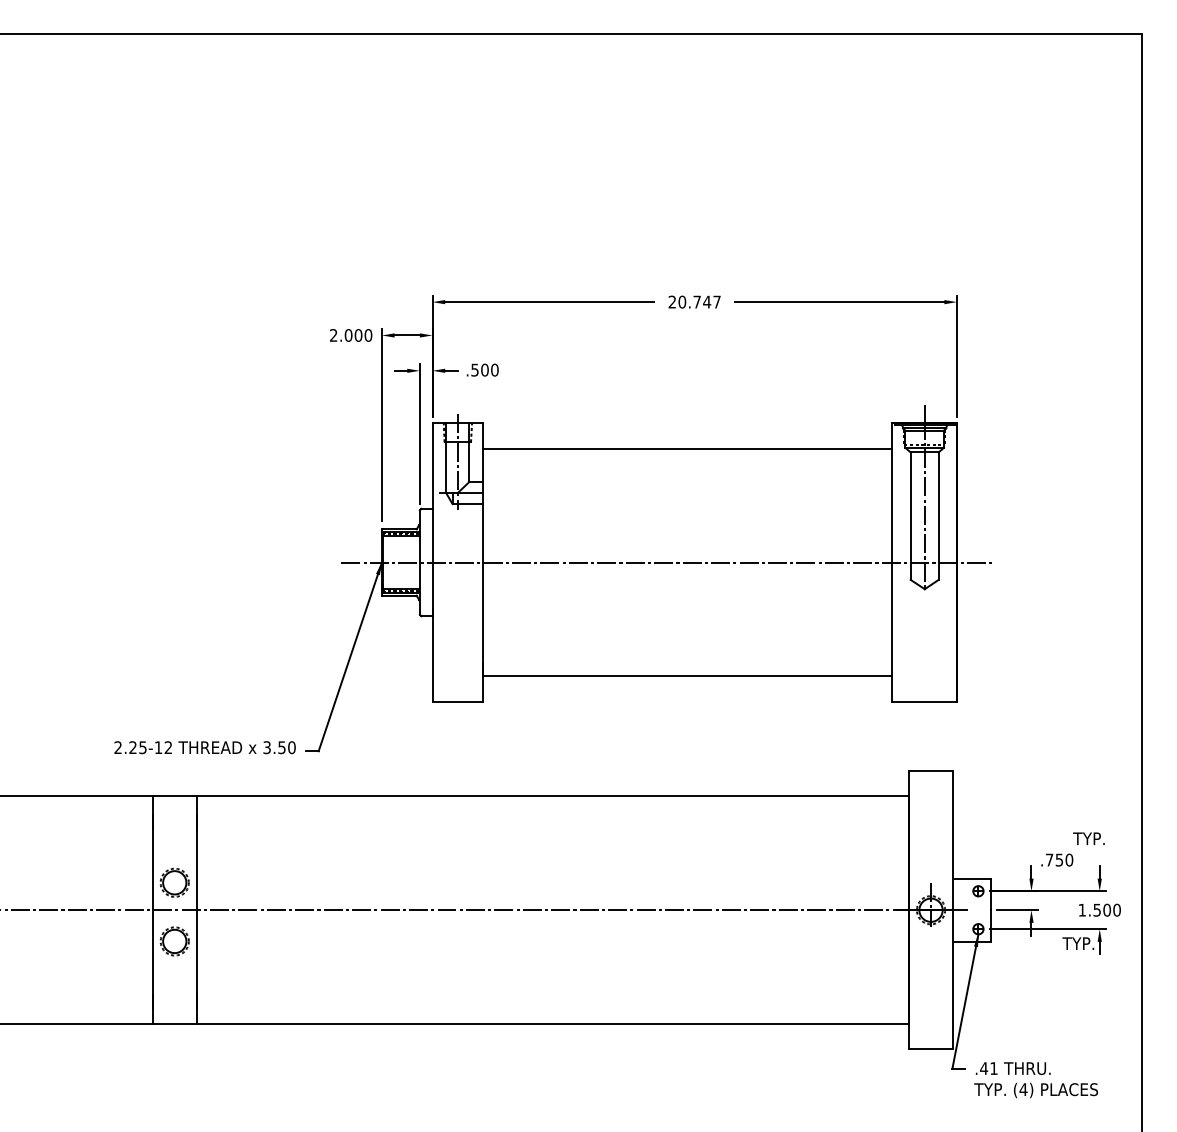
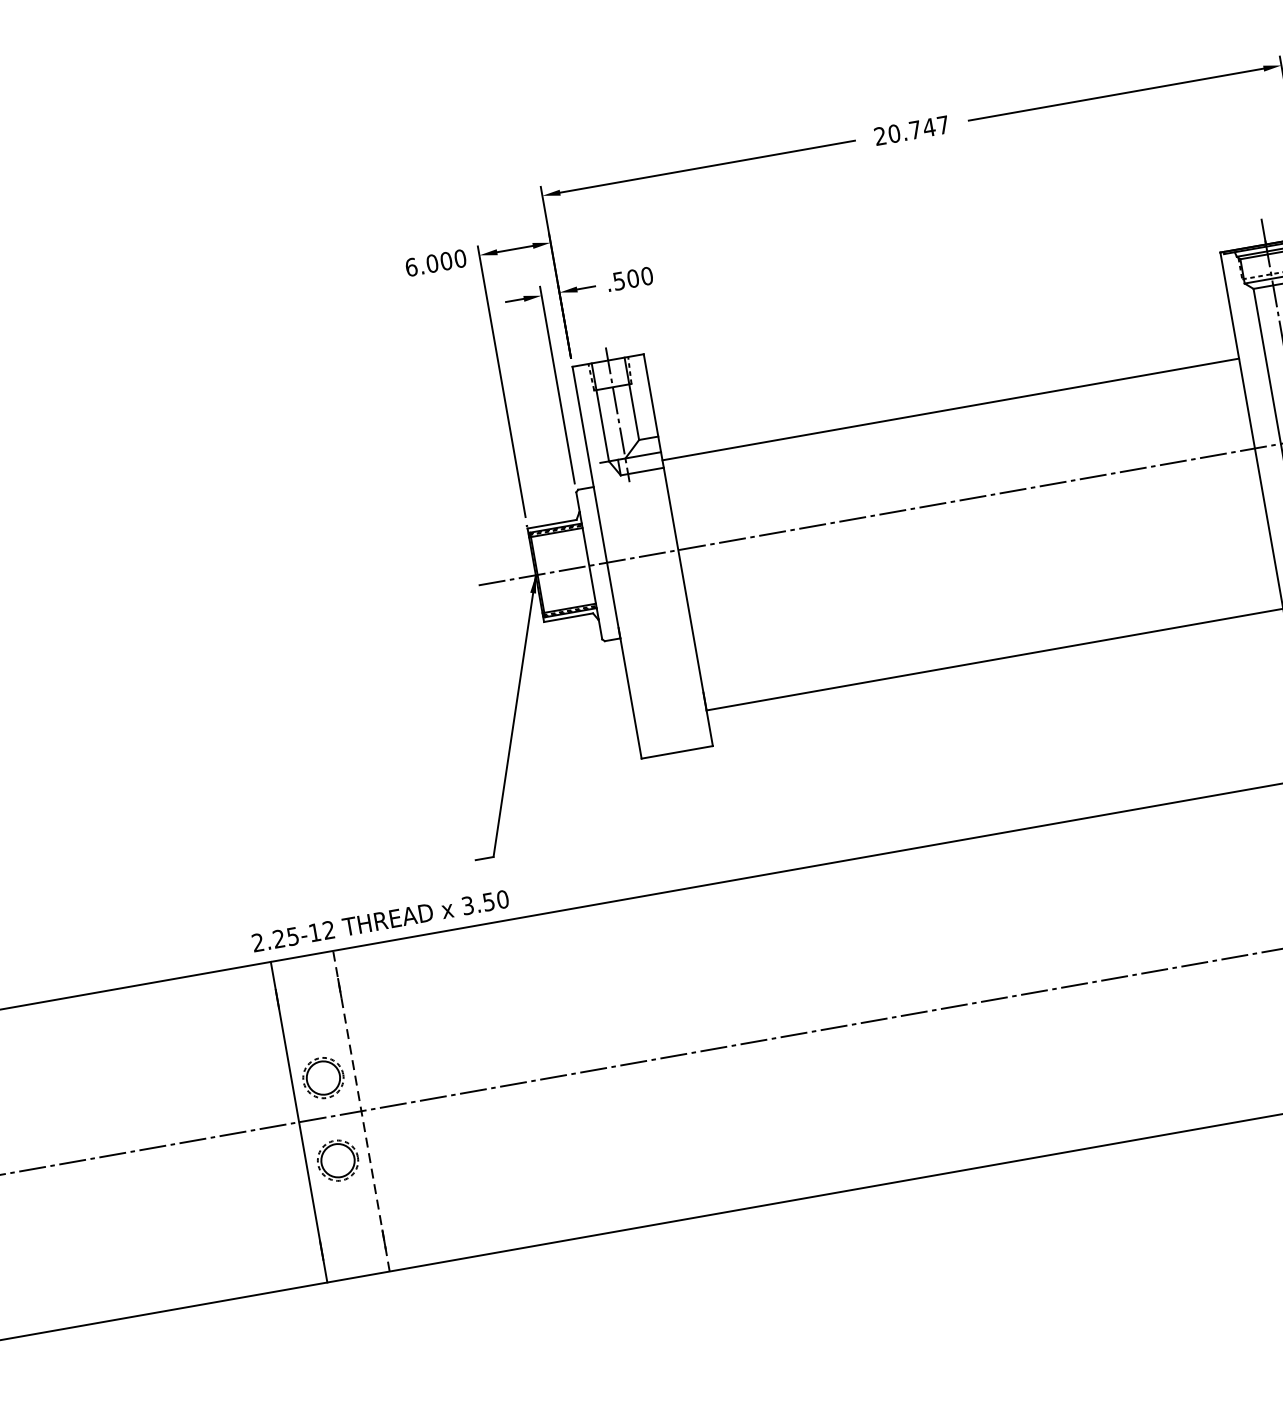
text: (333, 335) -> (411, 267), 2.000 -> 6.000
line: (687, 448) -> (950, 409), moved
text: (204, 747) -> (379, 920), moved
line: (196, 910) -> (360, 1111), solid -> dashed

